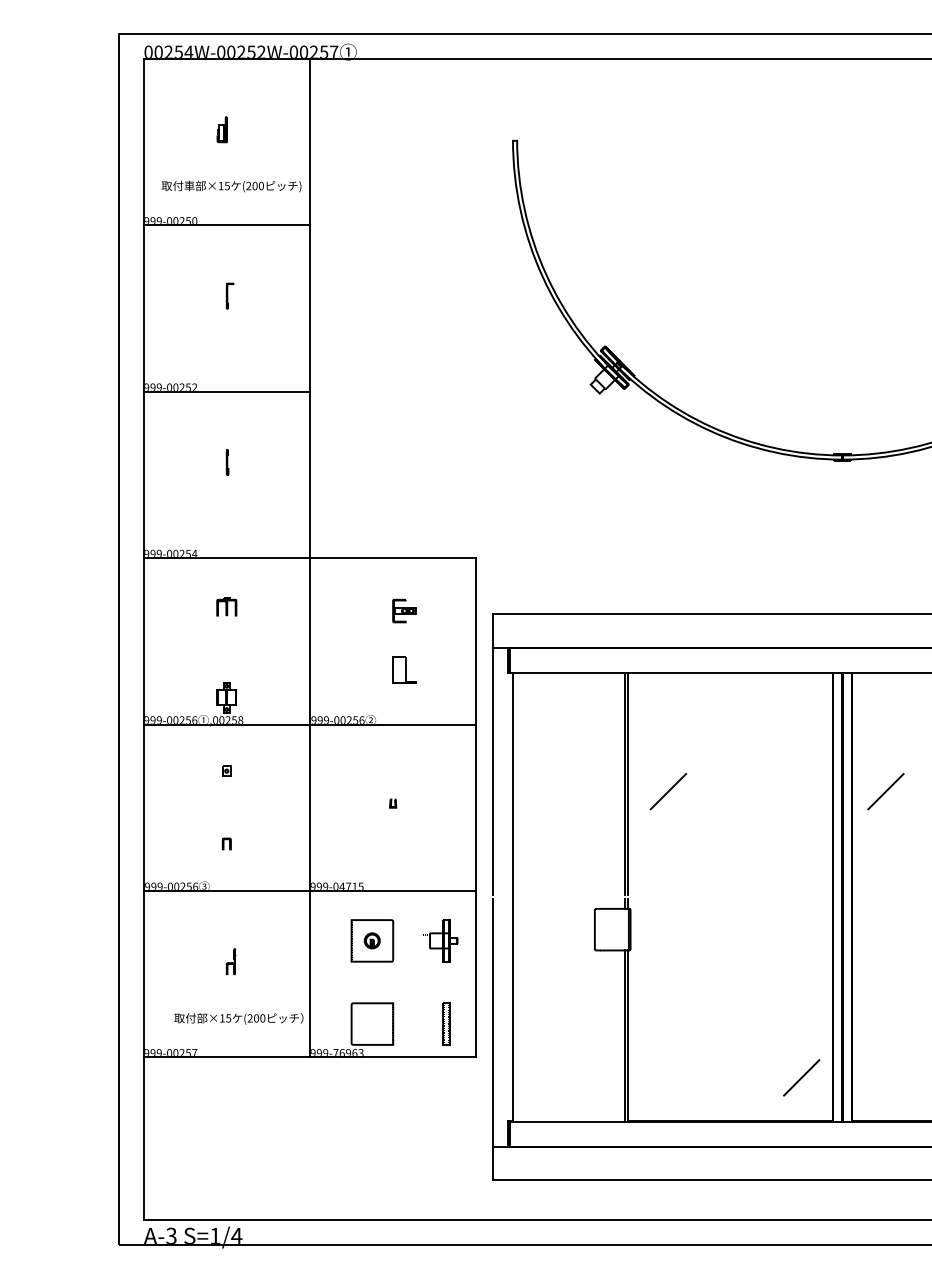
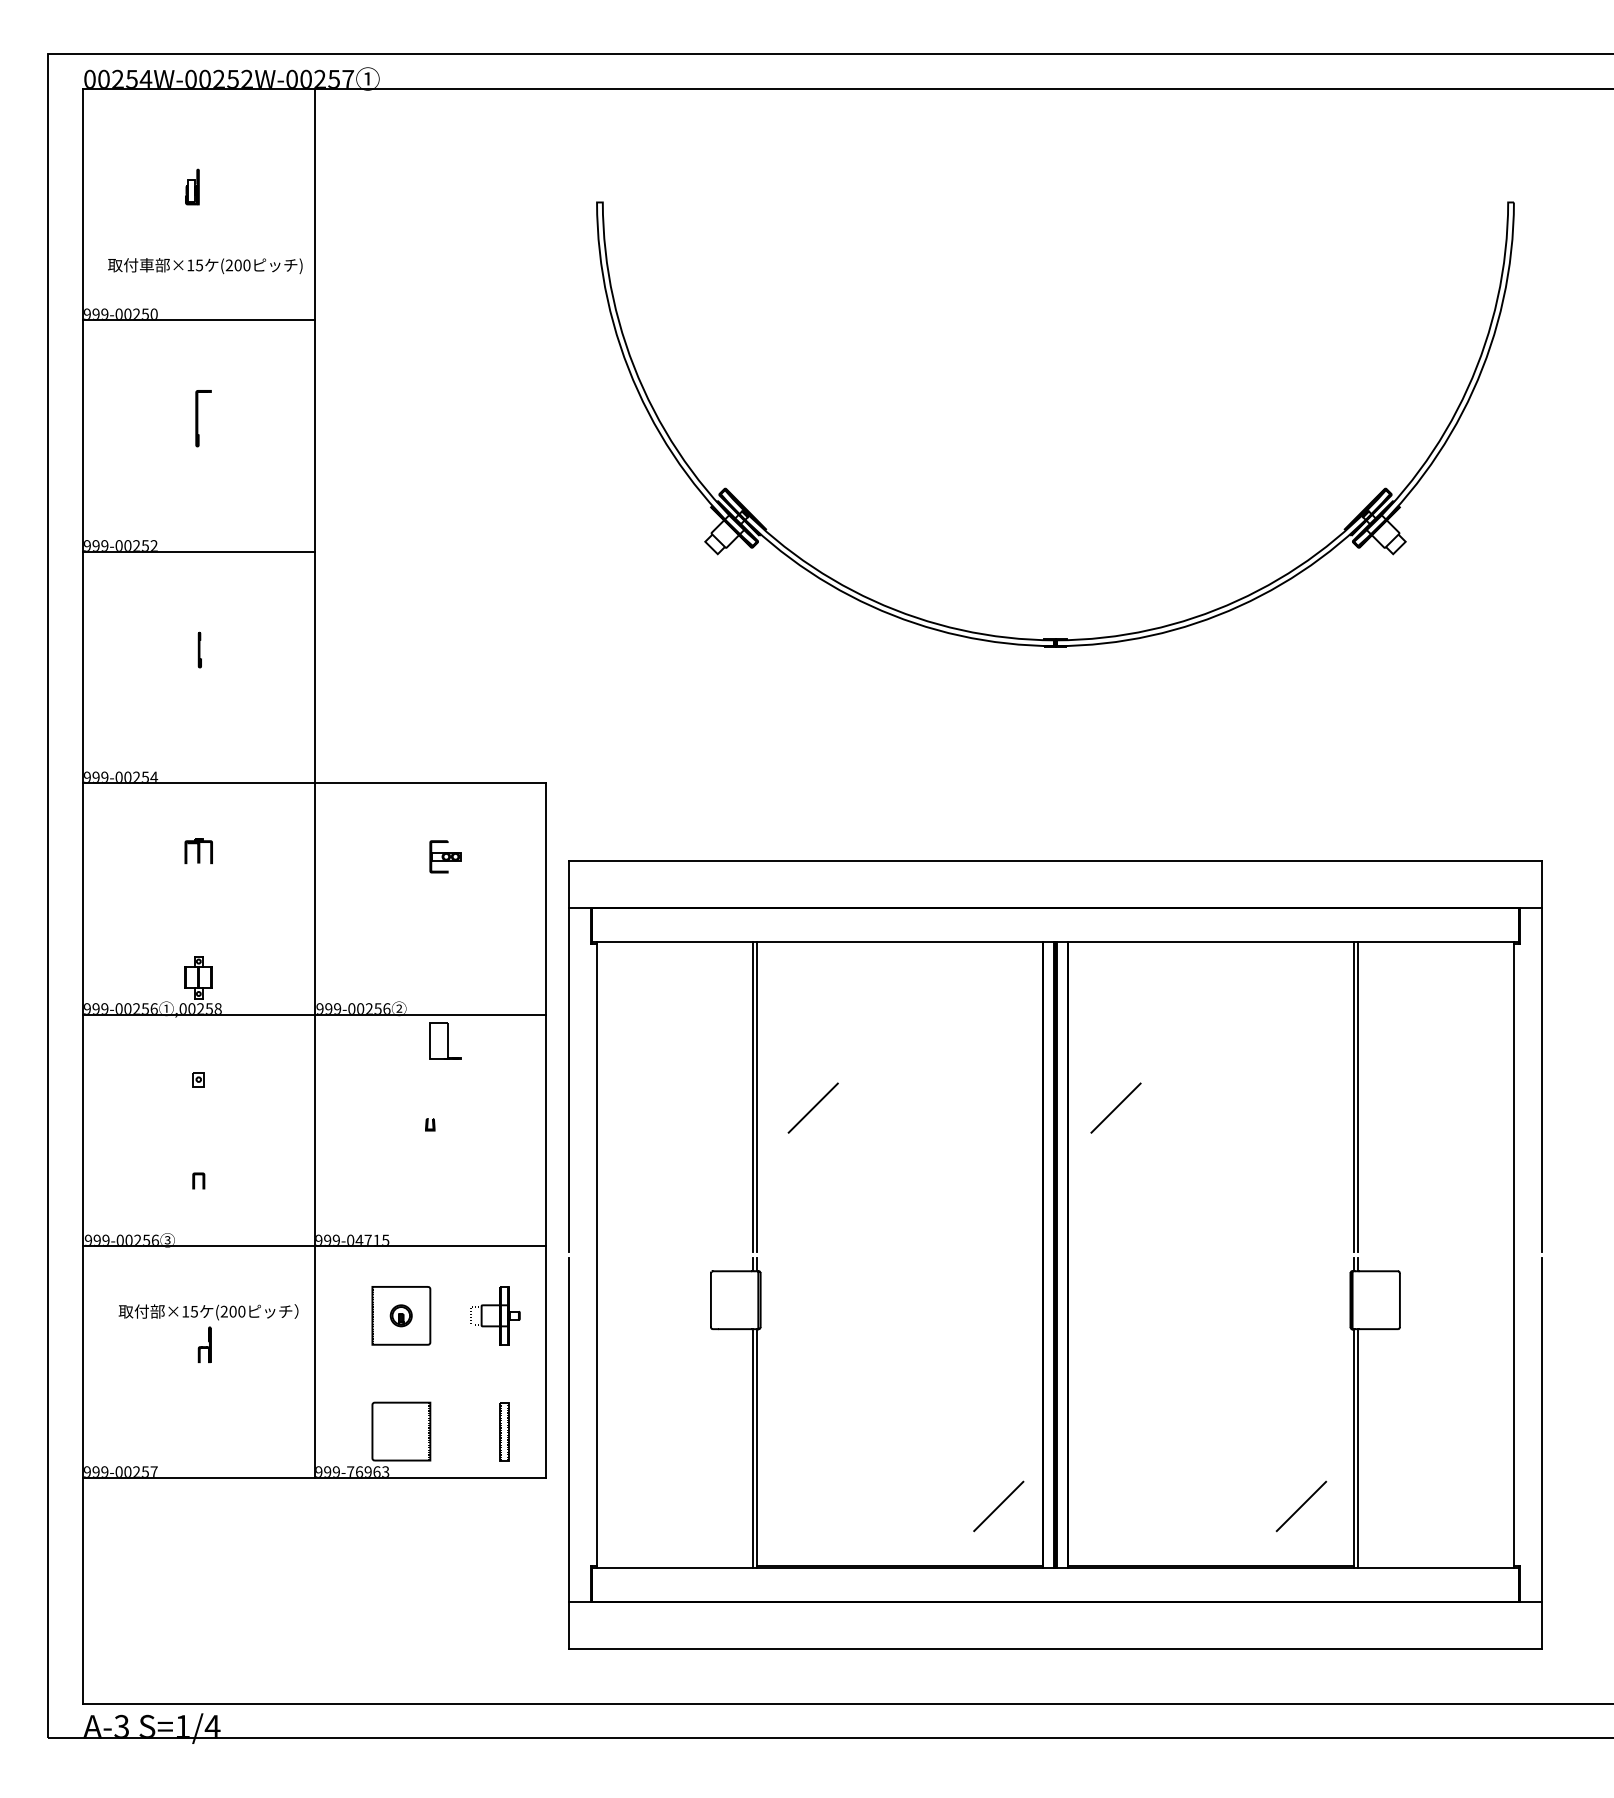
part: (229, 296) -> (202, 418), size x1.6
part: (404, 669) -> (445, 1040), moved
text: (238, 1018) -> (208, 1312), moved

